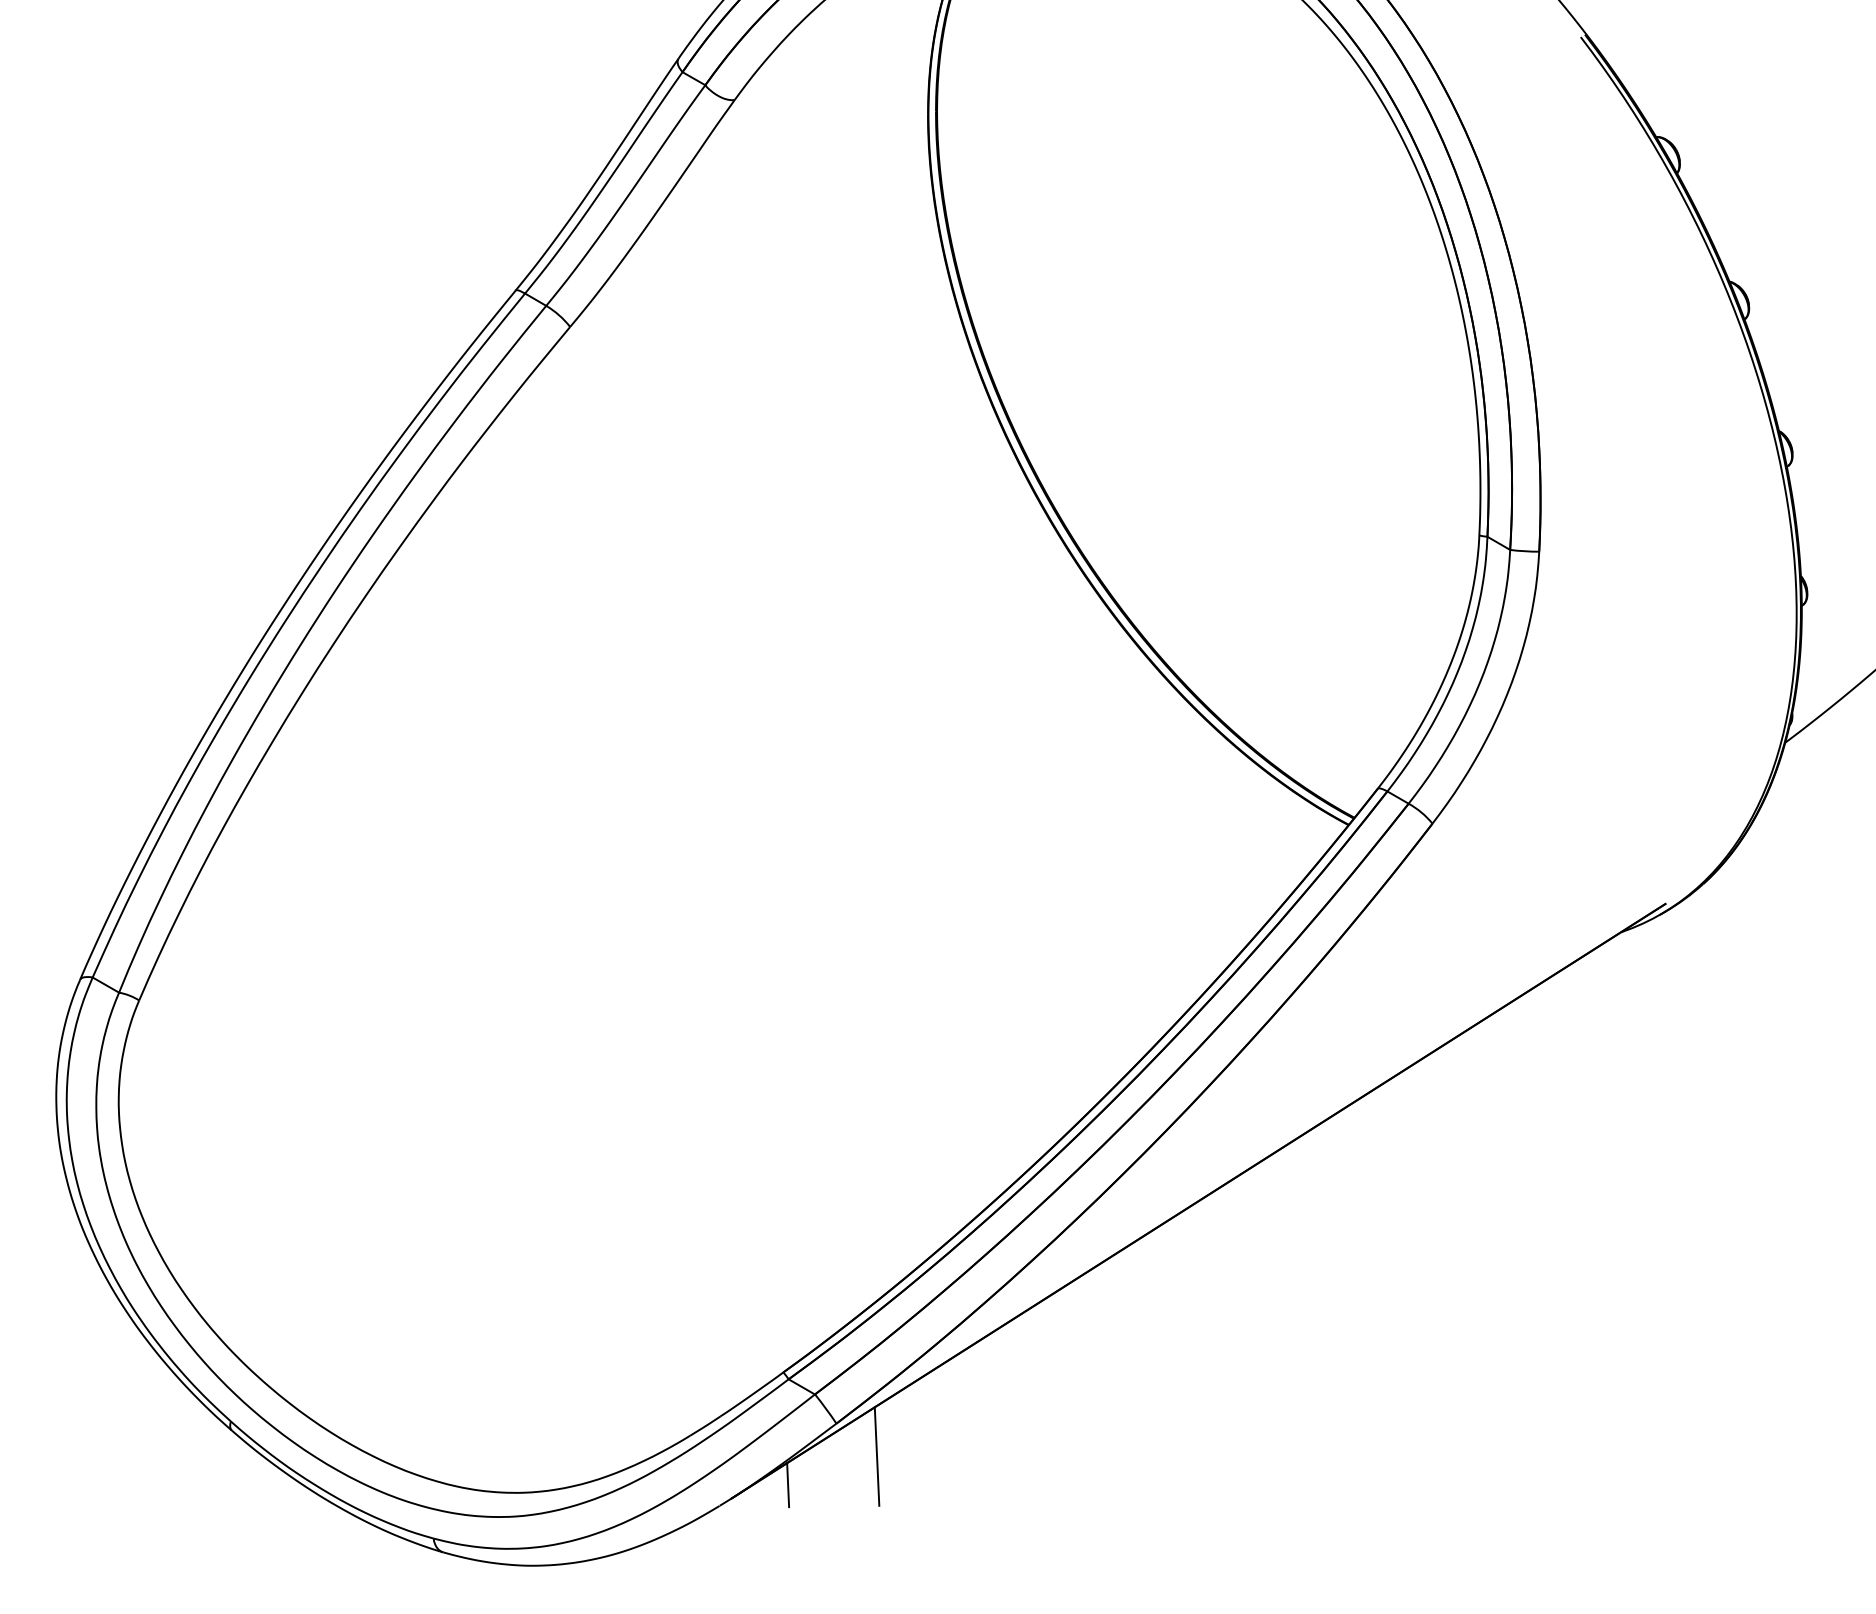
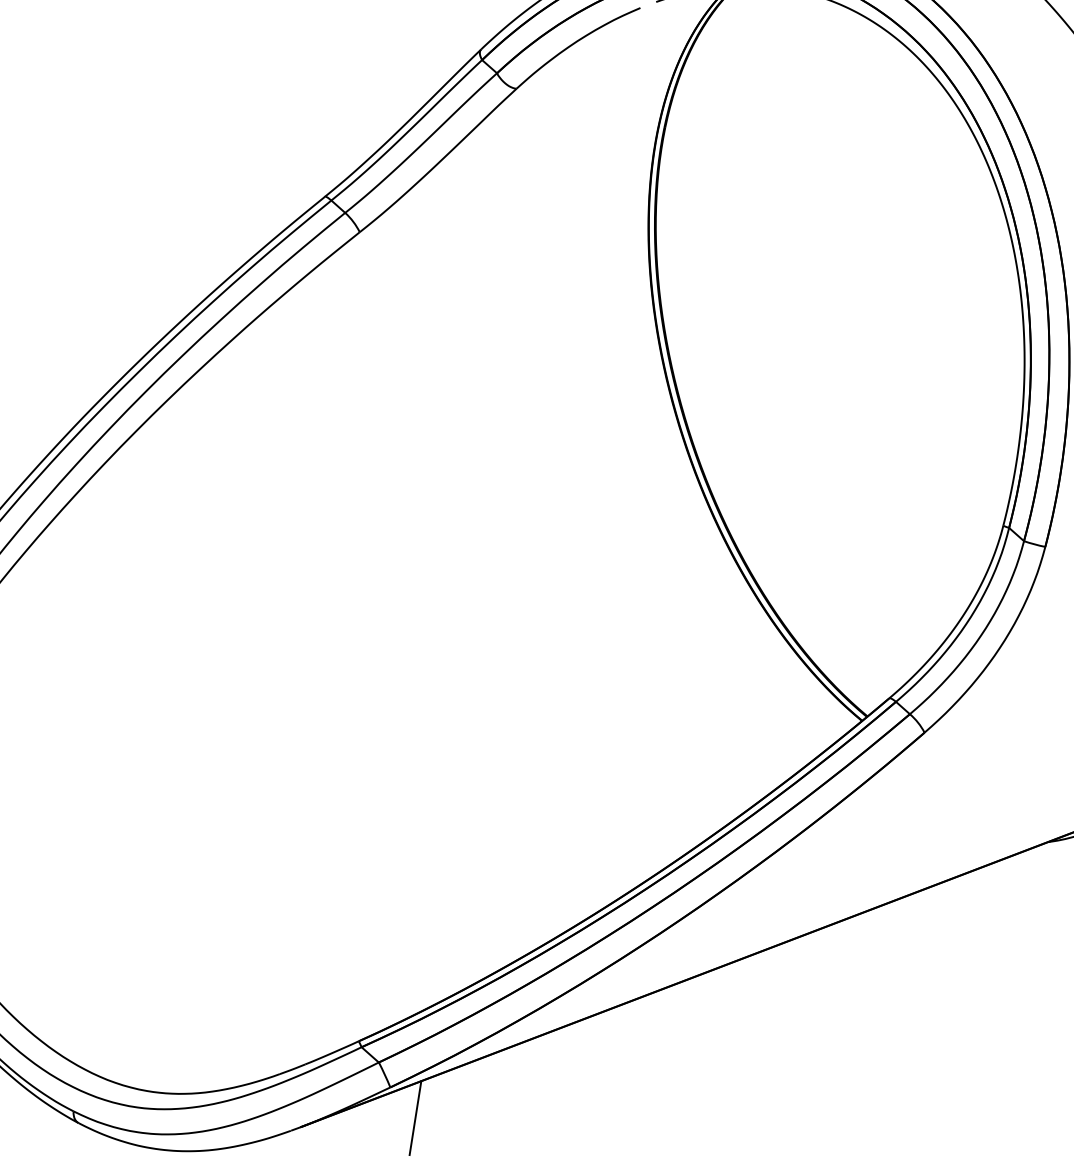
line: (788, 1485) -> (345, 1126), removed

